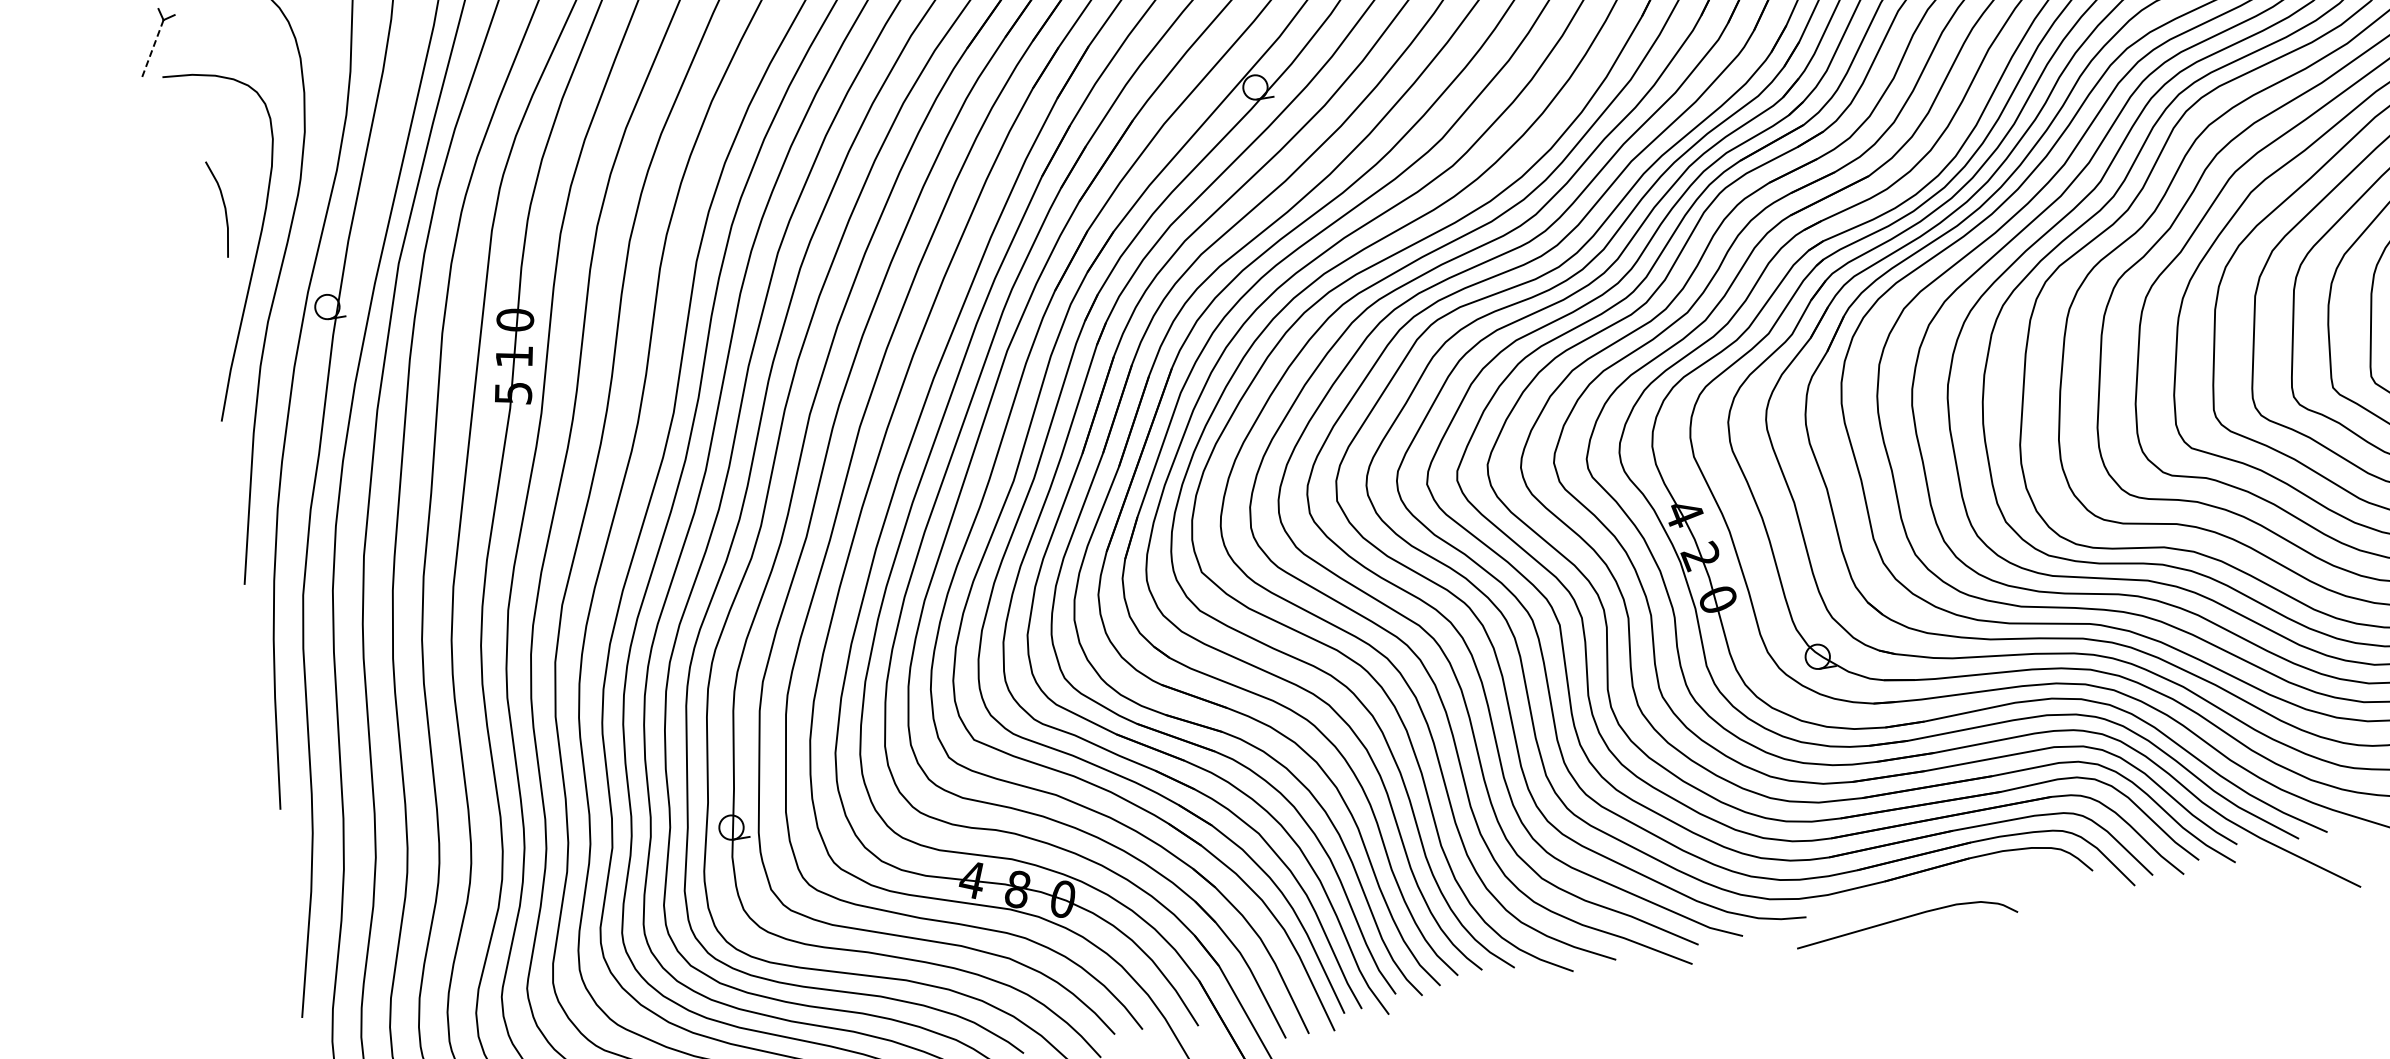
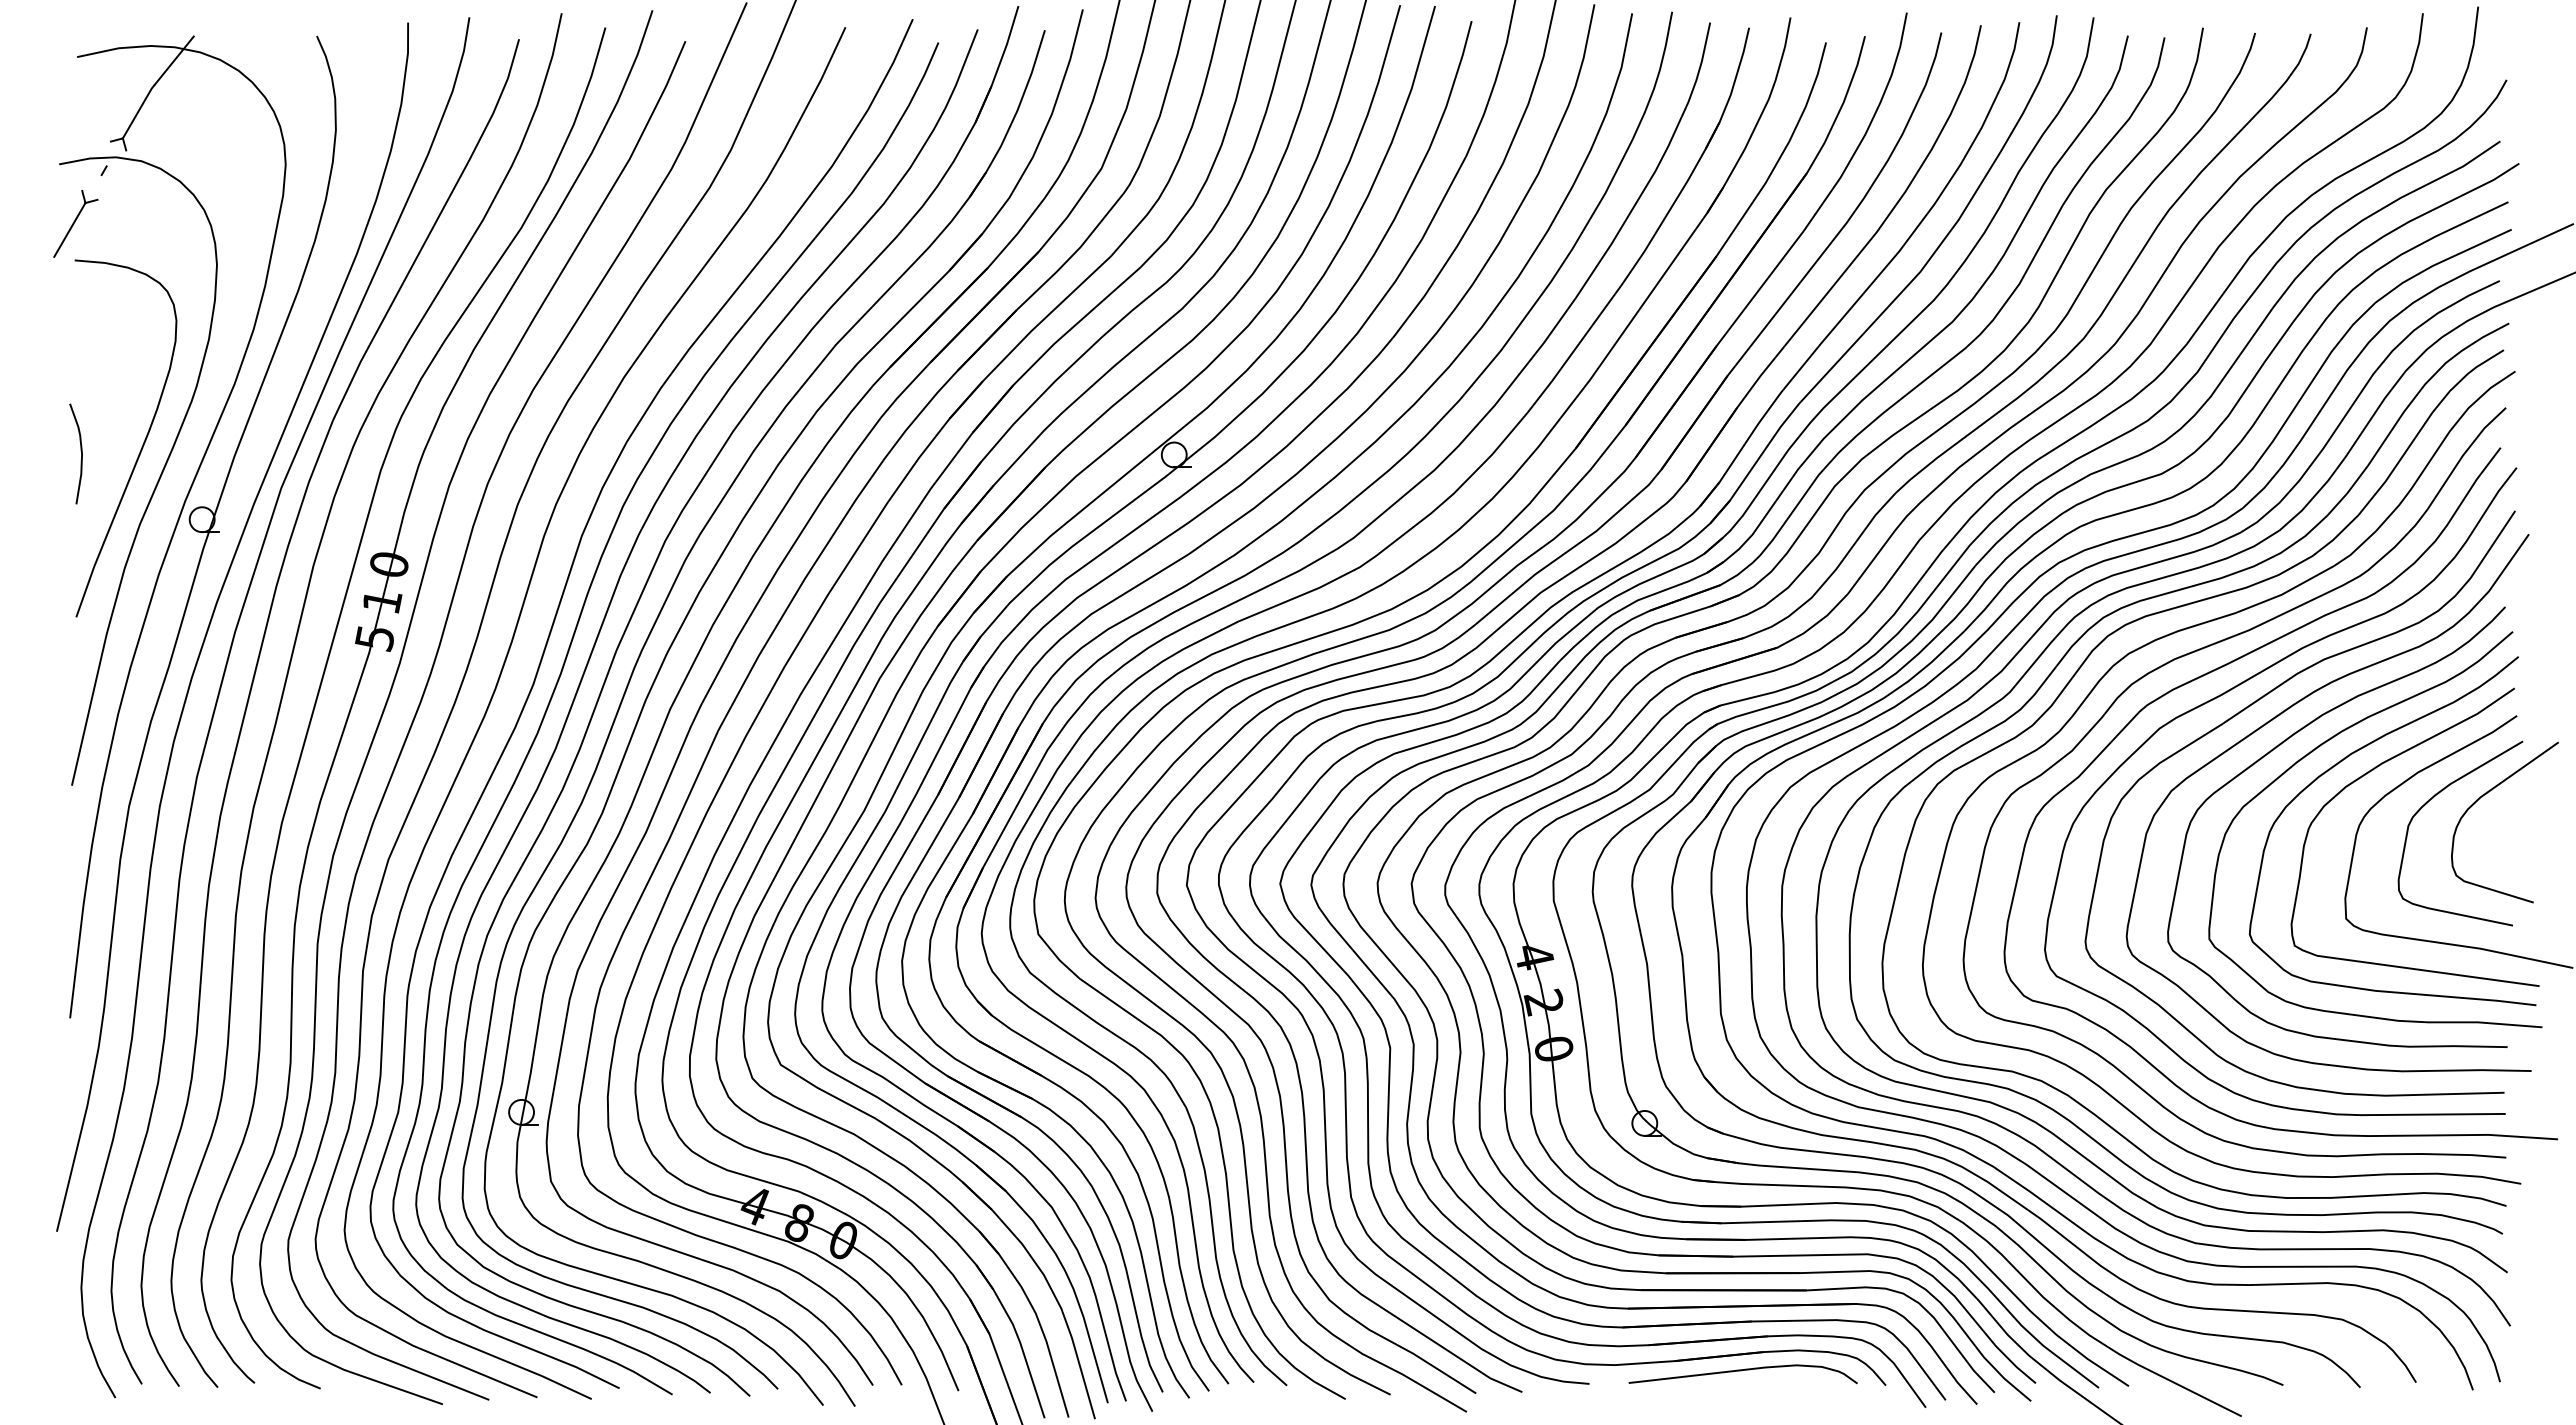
line: (152, 49) -> (69, 230), dashed -> solid
curve: (223, 206) -> (80, 451), moved
curve: (1904, 919) -> (1741, 1371), moved

